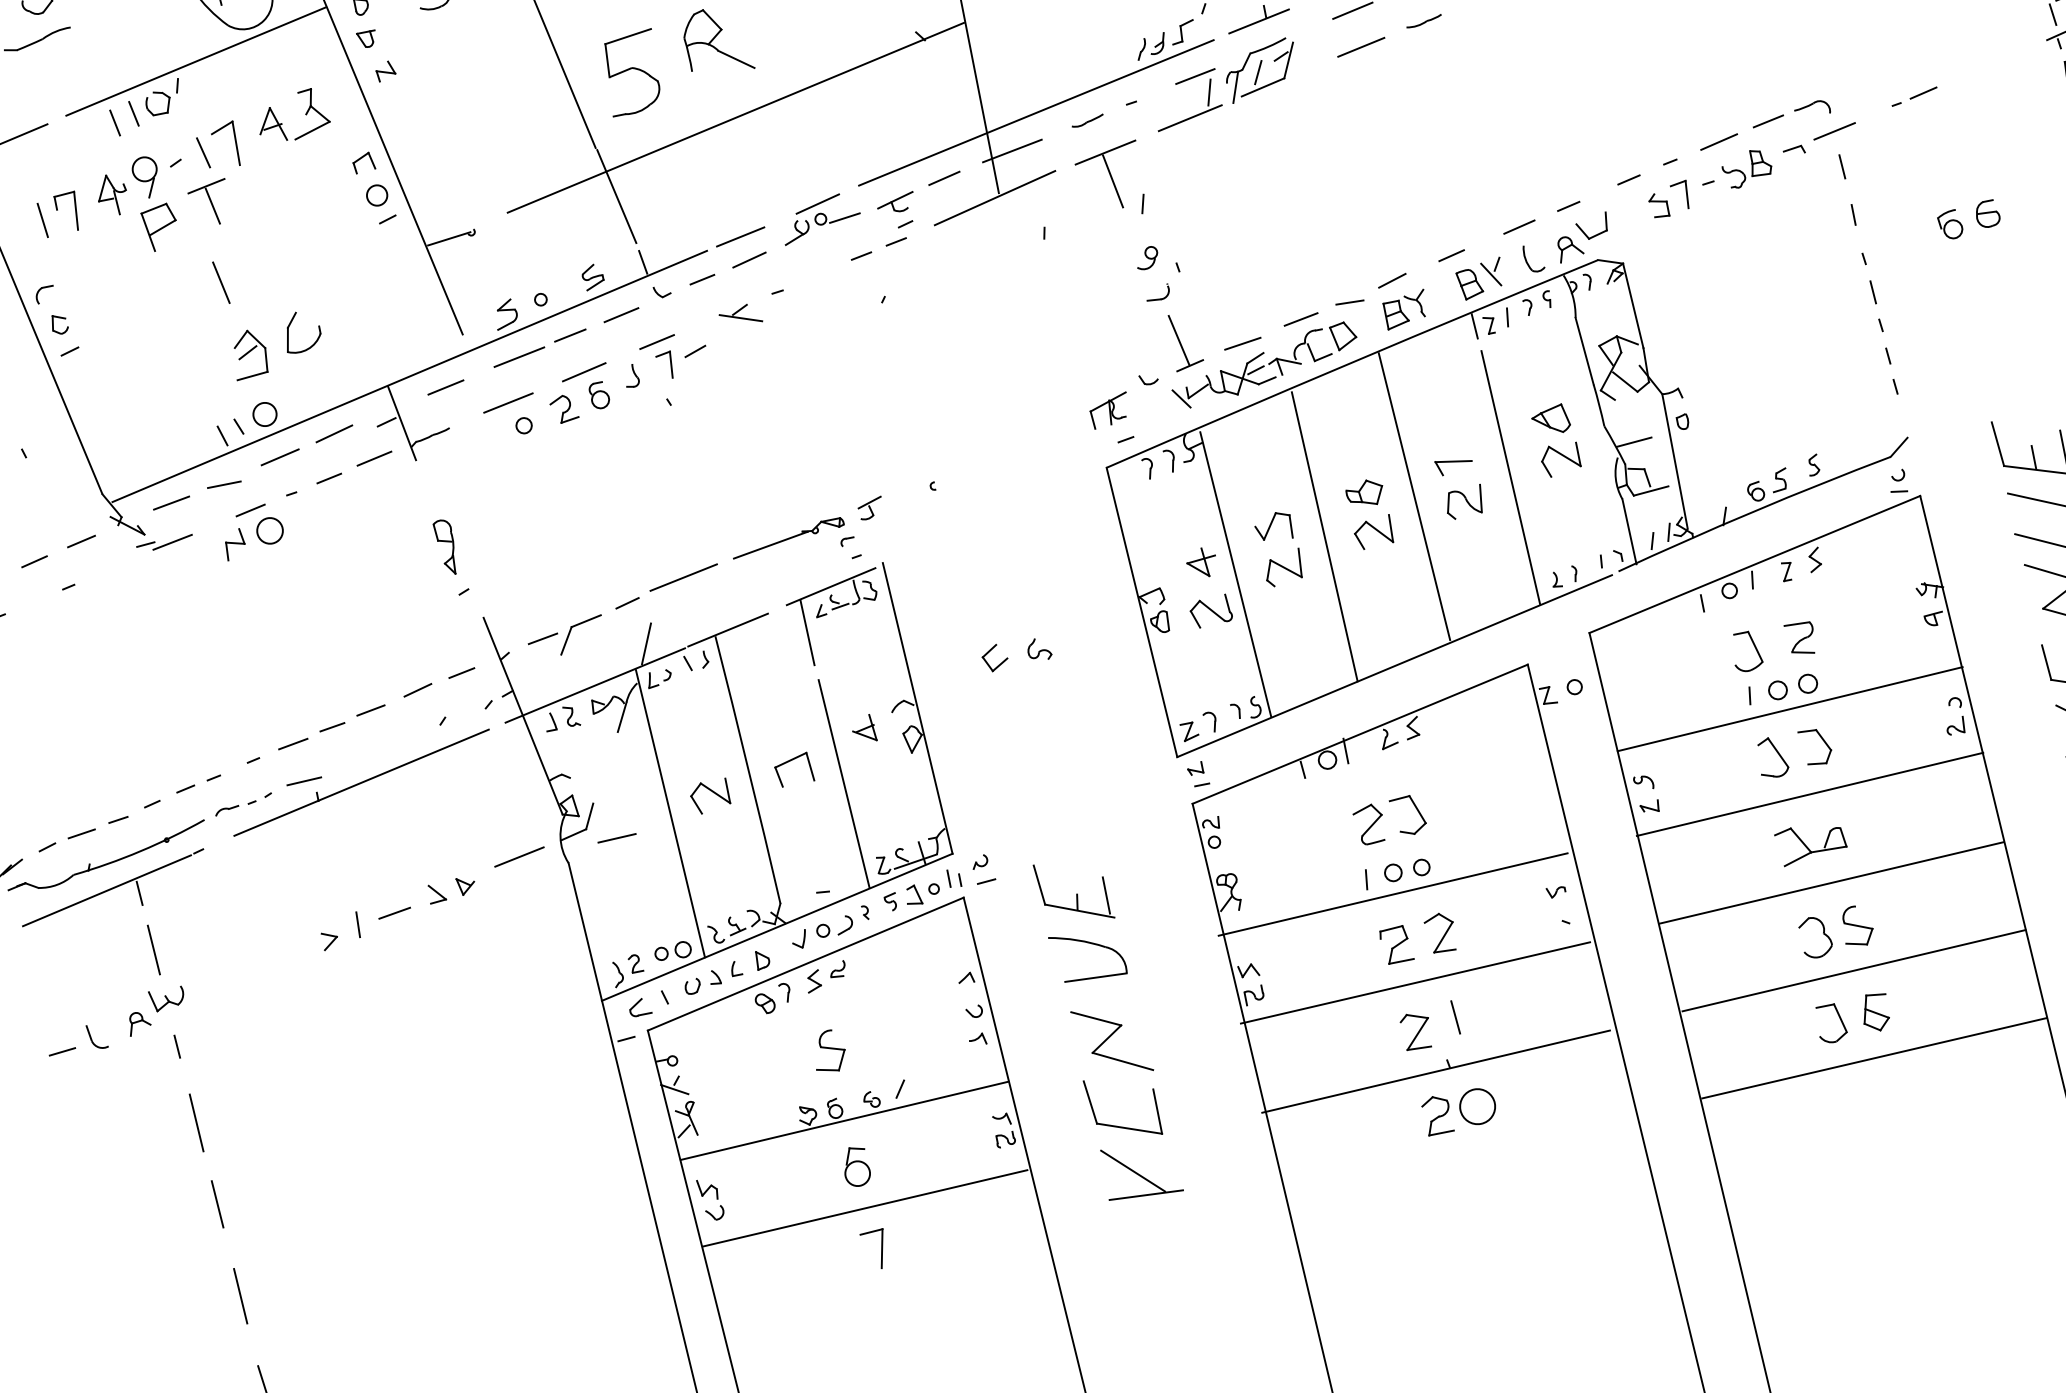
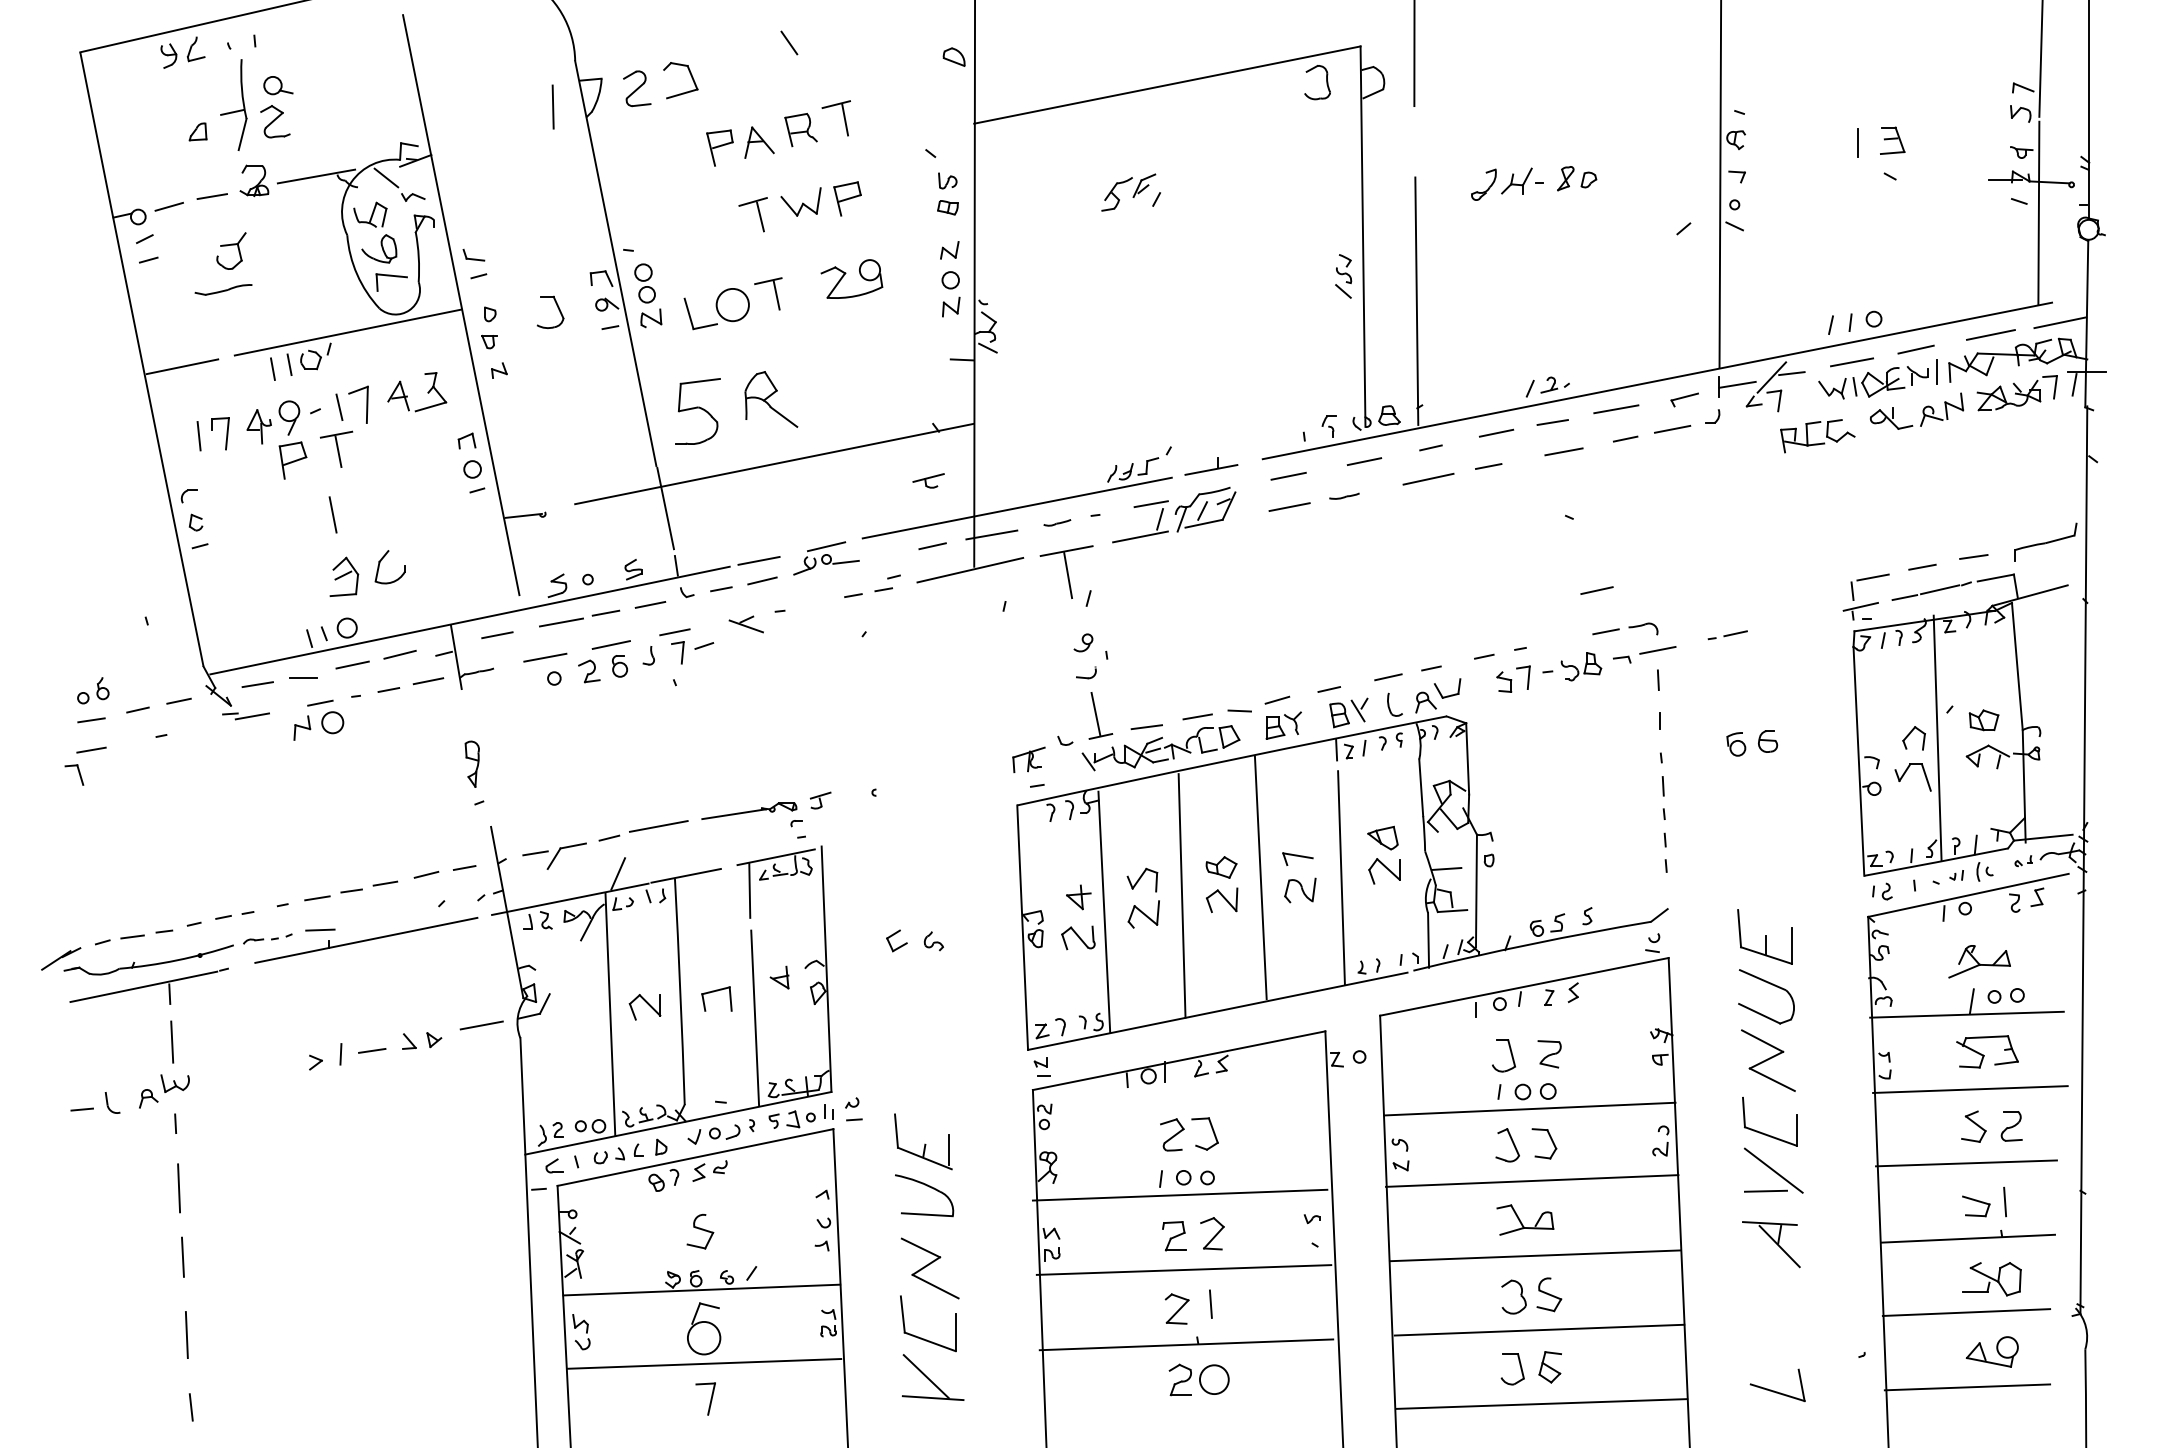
line: (1718, 142) -> (1596, 590), moved
part: (895, 203) -> (928, 480), moved
line: (617, 837) -> (563, 1025), removed
part: (855, 1166) -> (703, 1328), size x1.6

